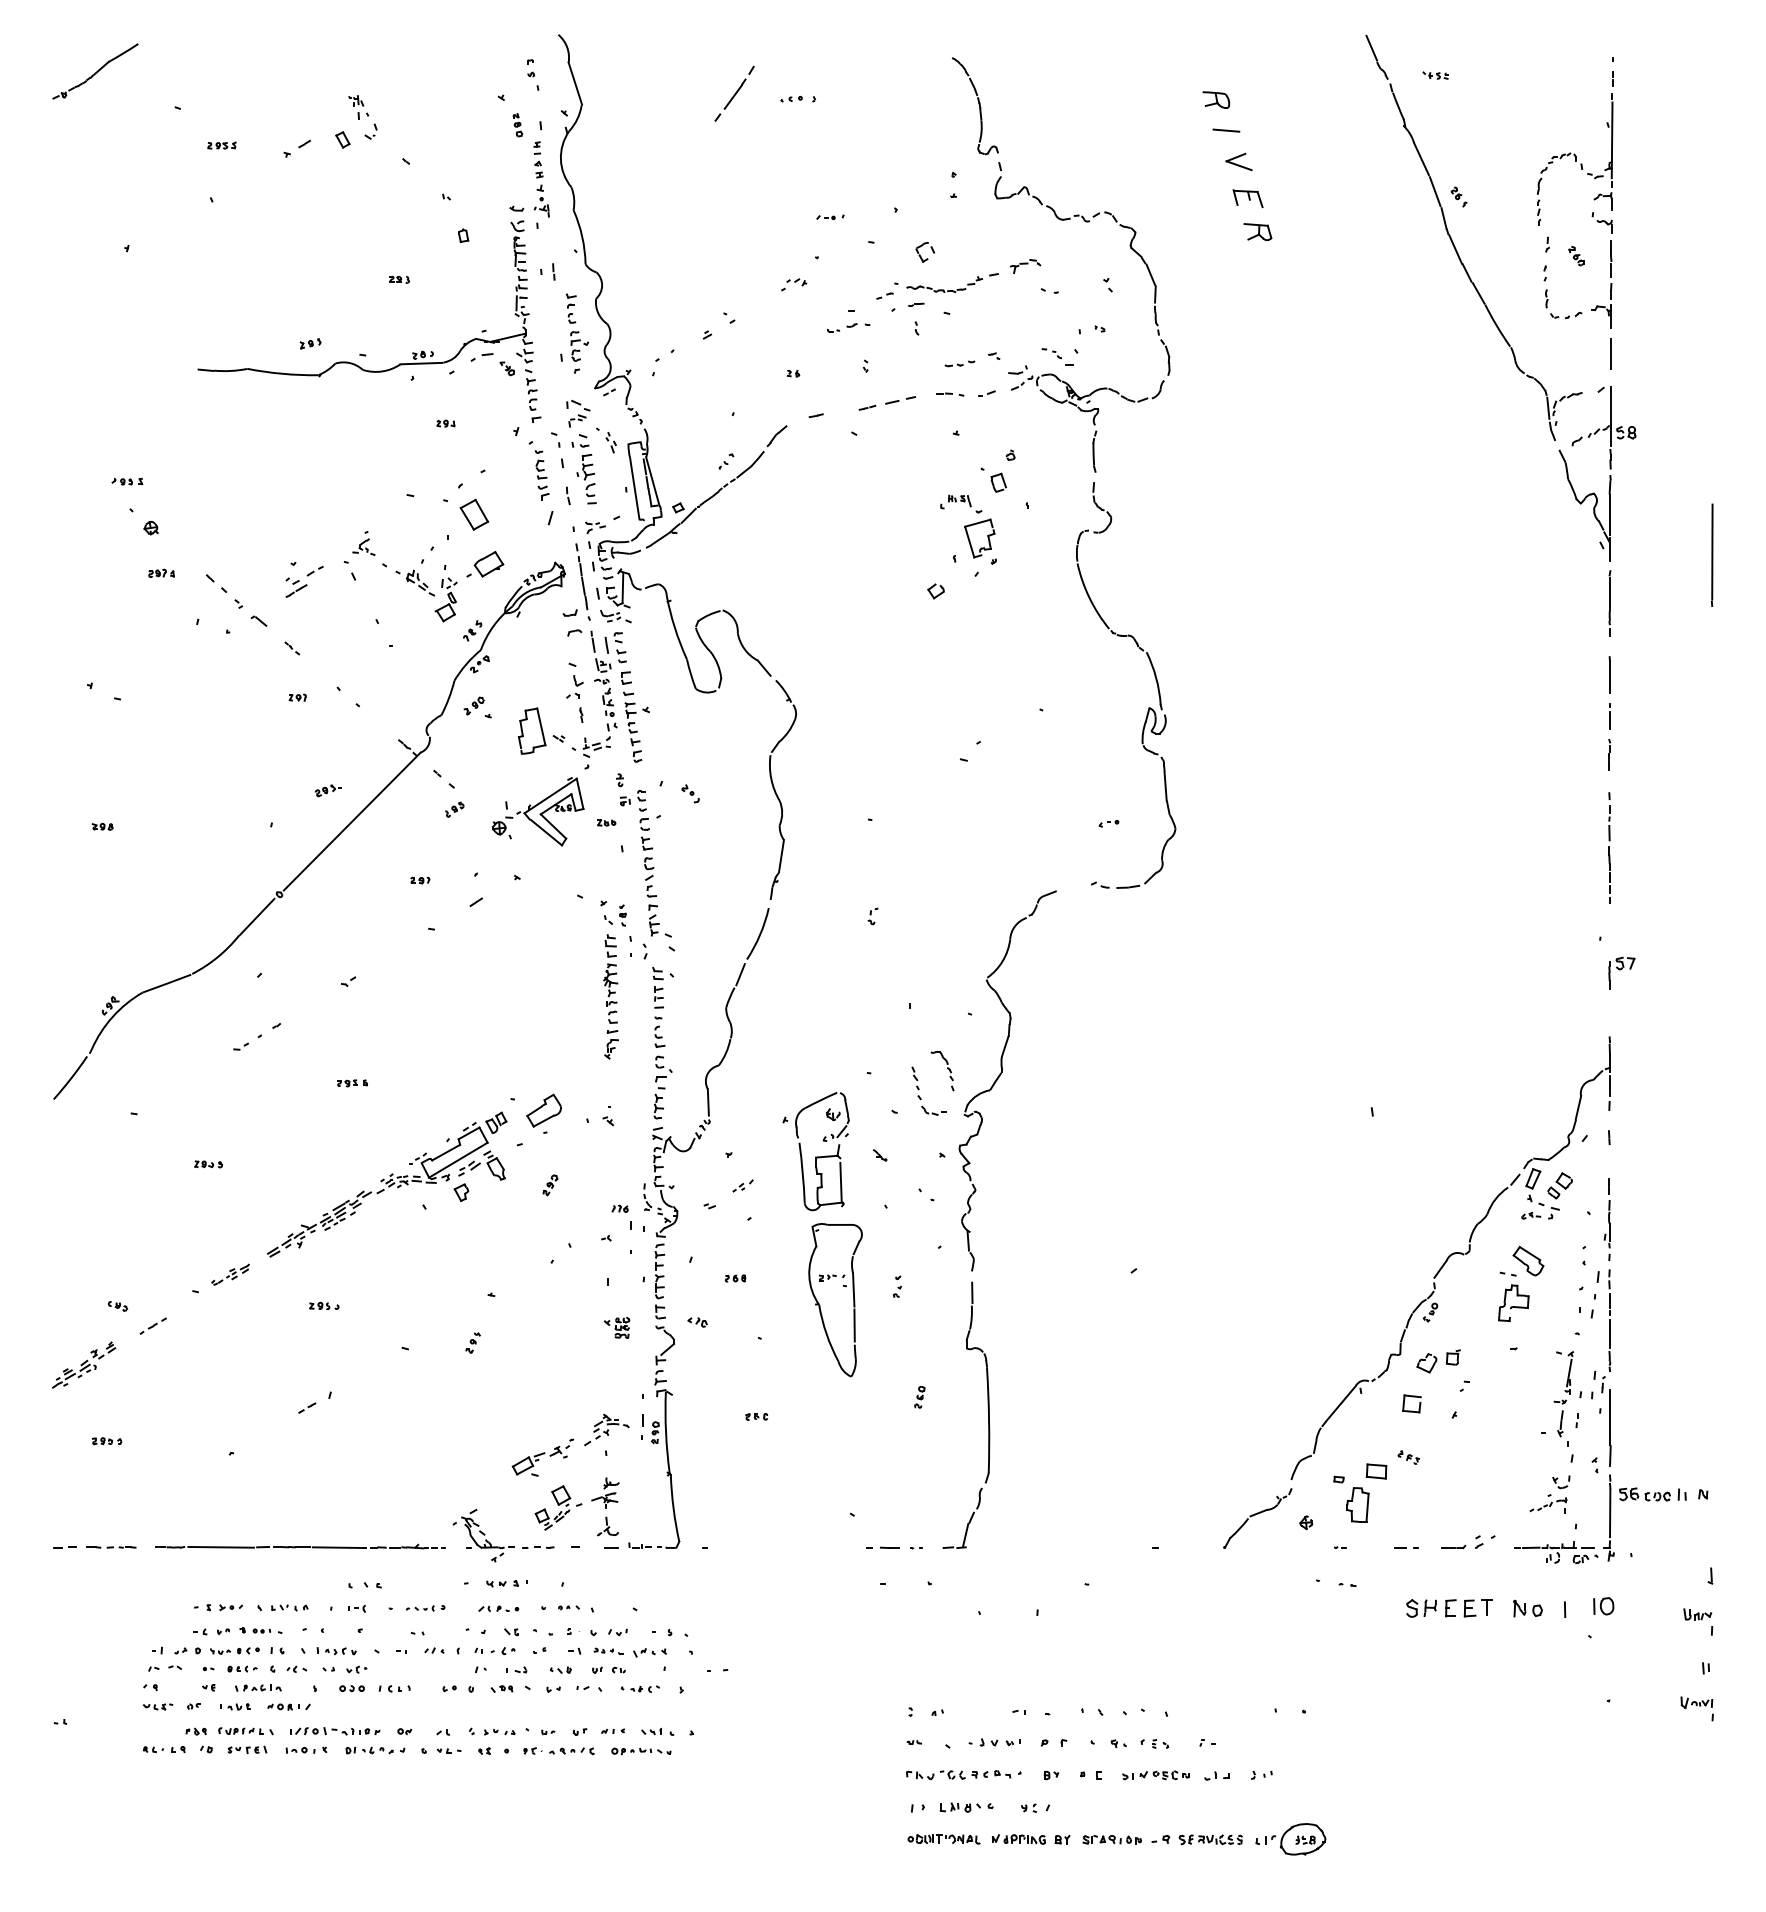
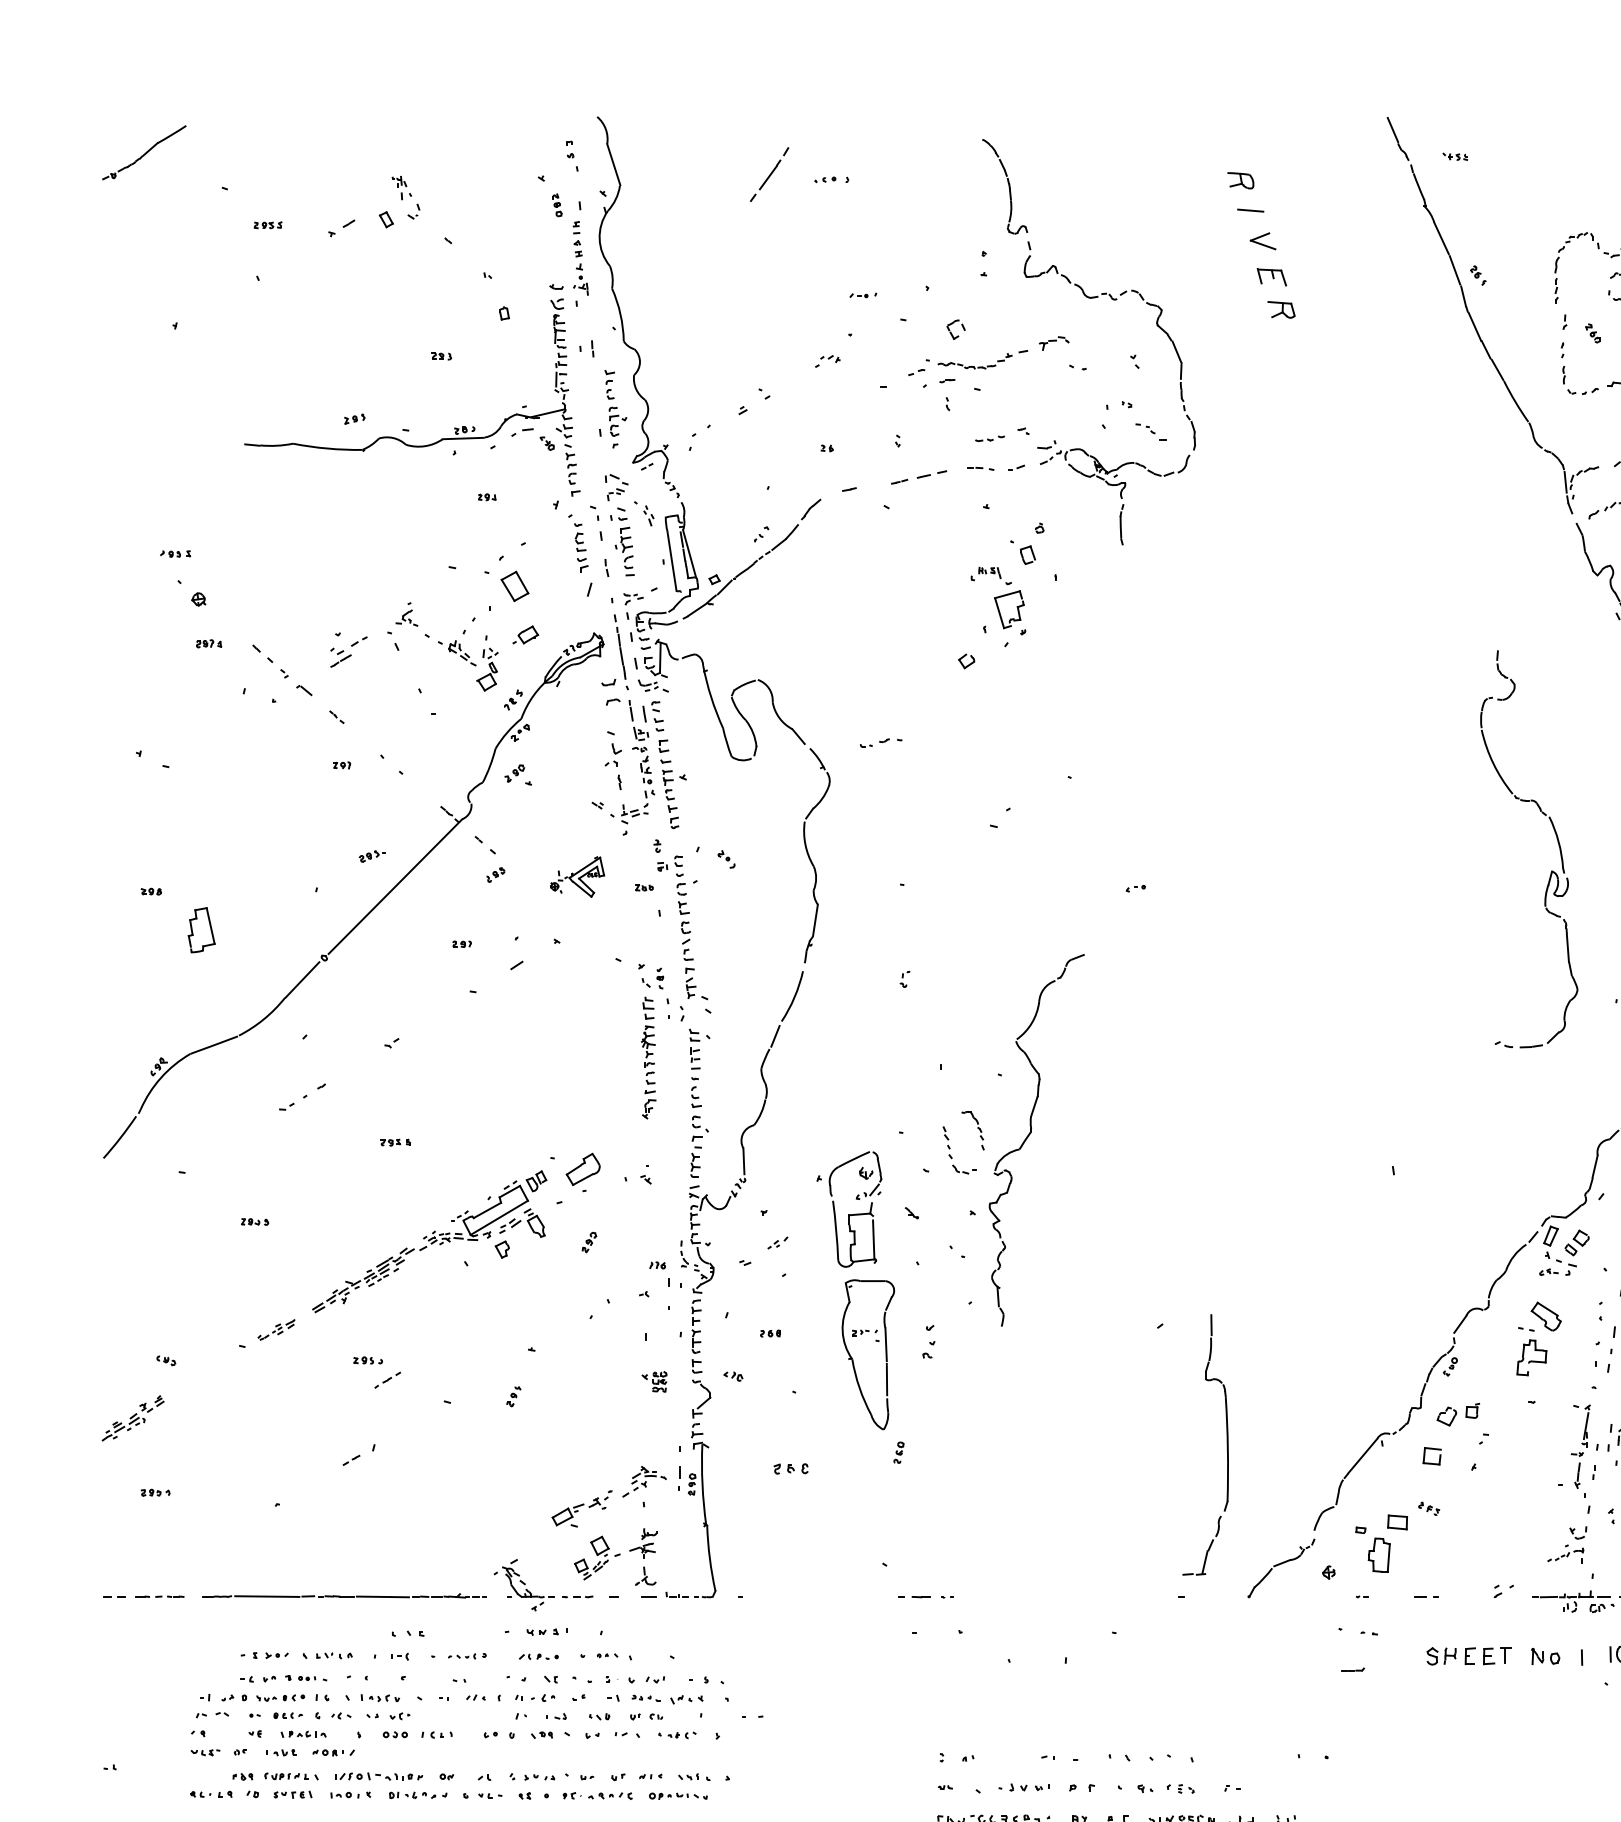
part: (848, 327) -> (881, 742), moved
part: (1057, 356) -> (1151, 431), moved
part: (485, 564) -> (525, 635), size x0.7
part: (1154, 676) -> (1557, 840), moved
part: (523, 732) -> (193, 931), moved
part: (538, 811) -> (577, 876), size x0.6
part: (897, 1286) -> (928, 1341), size x1.6
part: (152, 1325) -> (386, 1379), moved
part: (919, 1397) -> (898, 1452), moved
part: (988, 1414) -> (1227, 1444), moved
part: (756, 1416) -> (791, 1468), size x1.6
part: (1453, 1546) -> (1352, 1669), moved

